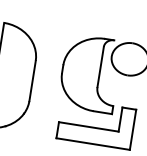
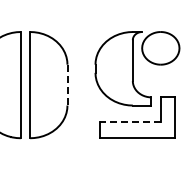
line: (32, 81) -> (67, 85), solid -> dashed
line: (87, 126) -> (129, 121), solid -> dashed

